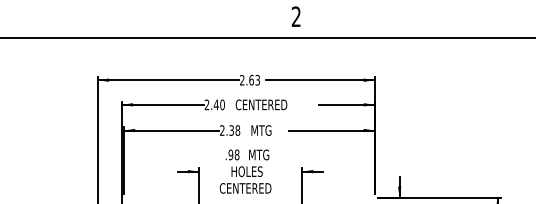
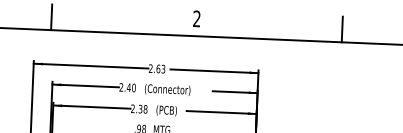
line: (117, 22) -> (51, 17), added
line: (475, 22) -> (342, 29), added
text: (263, 105) -> (167, 89), CENTERED -> (Connector)
text: (263, 131) -> (166, 111), MTG -> (PCB)

